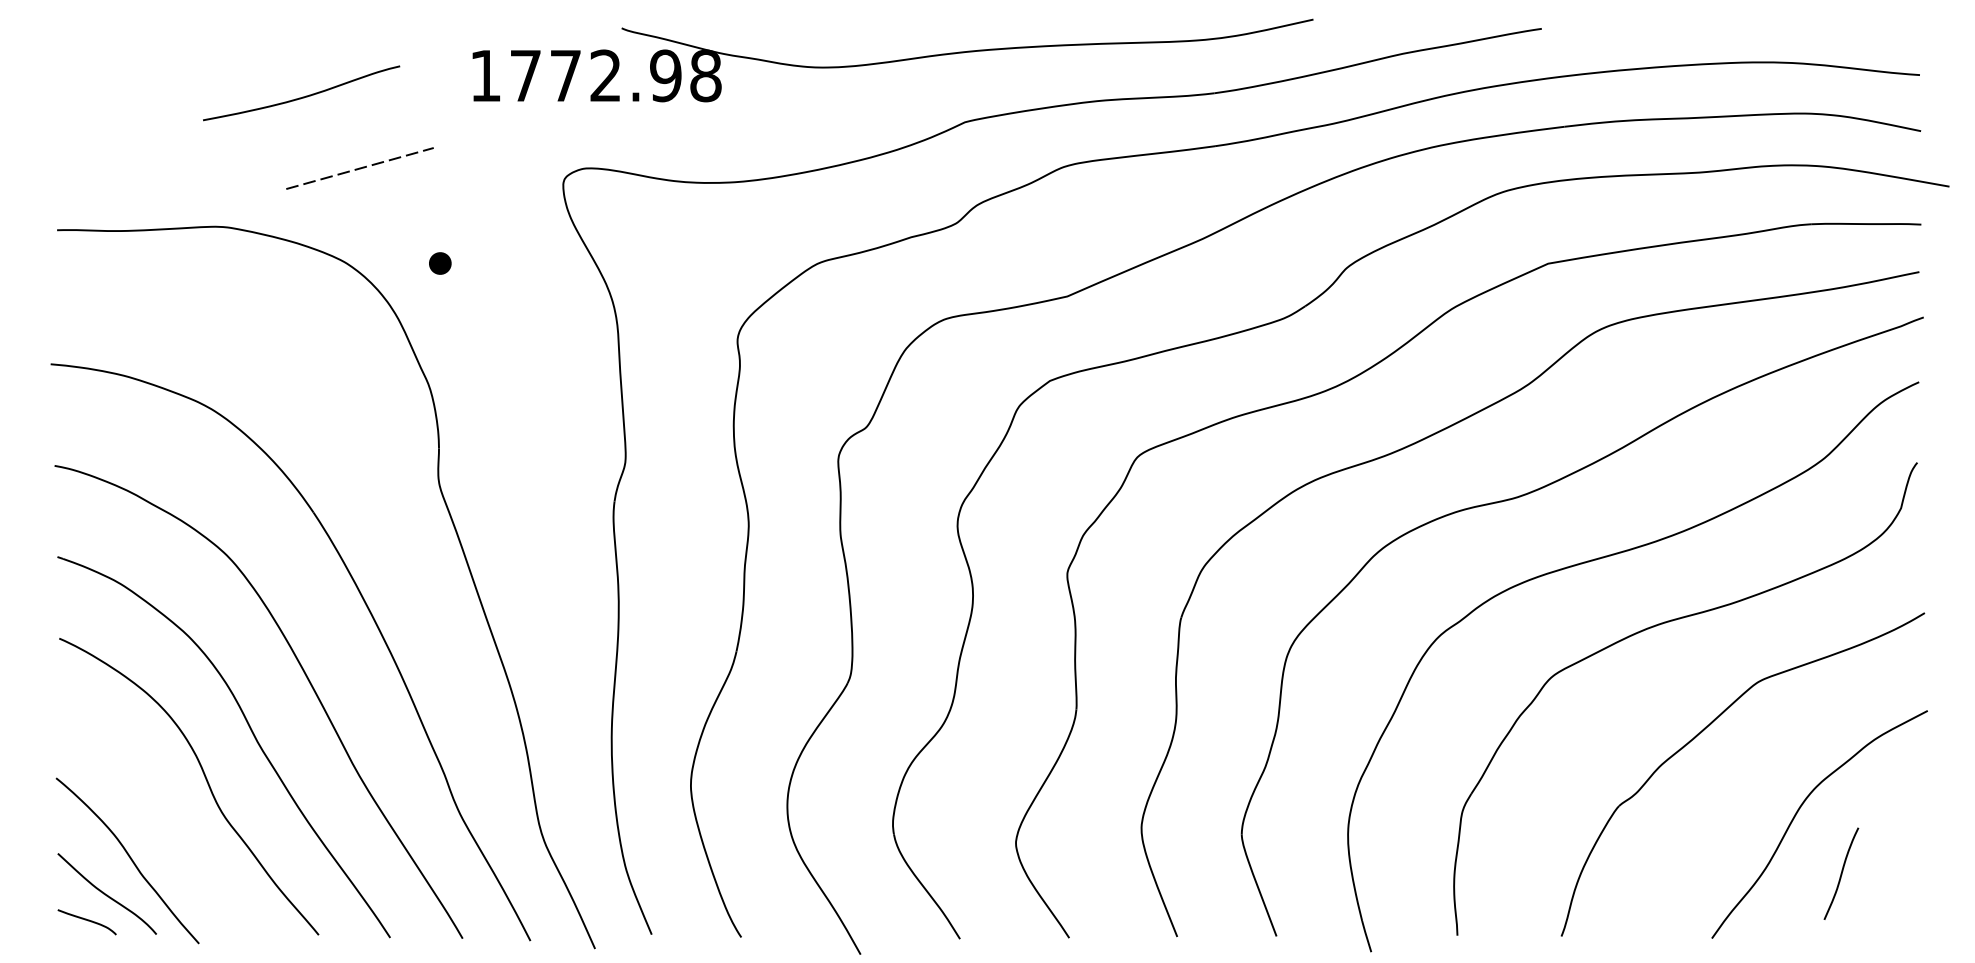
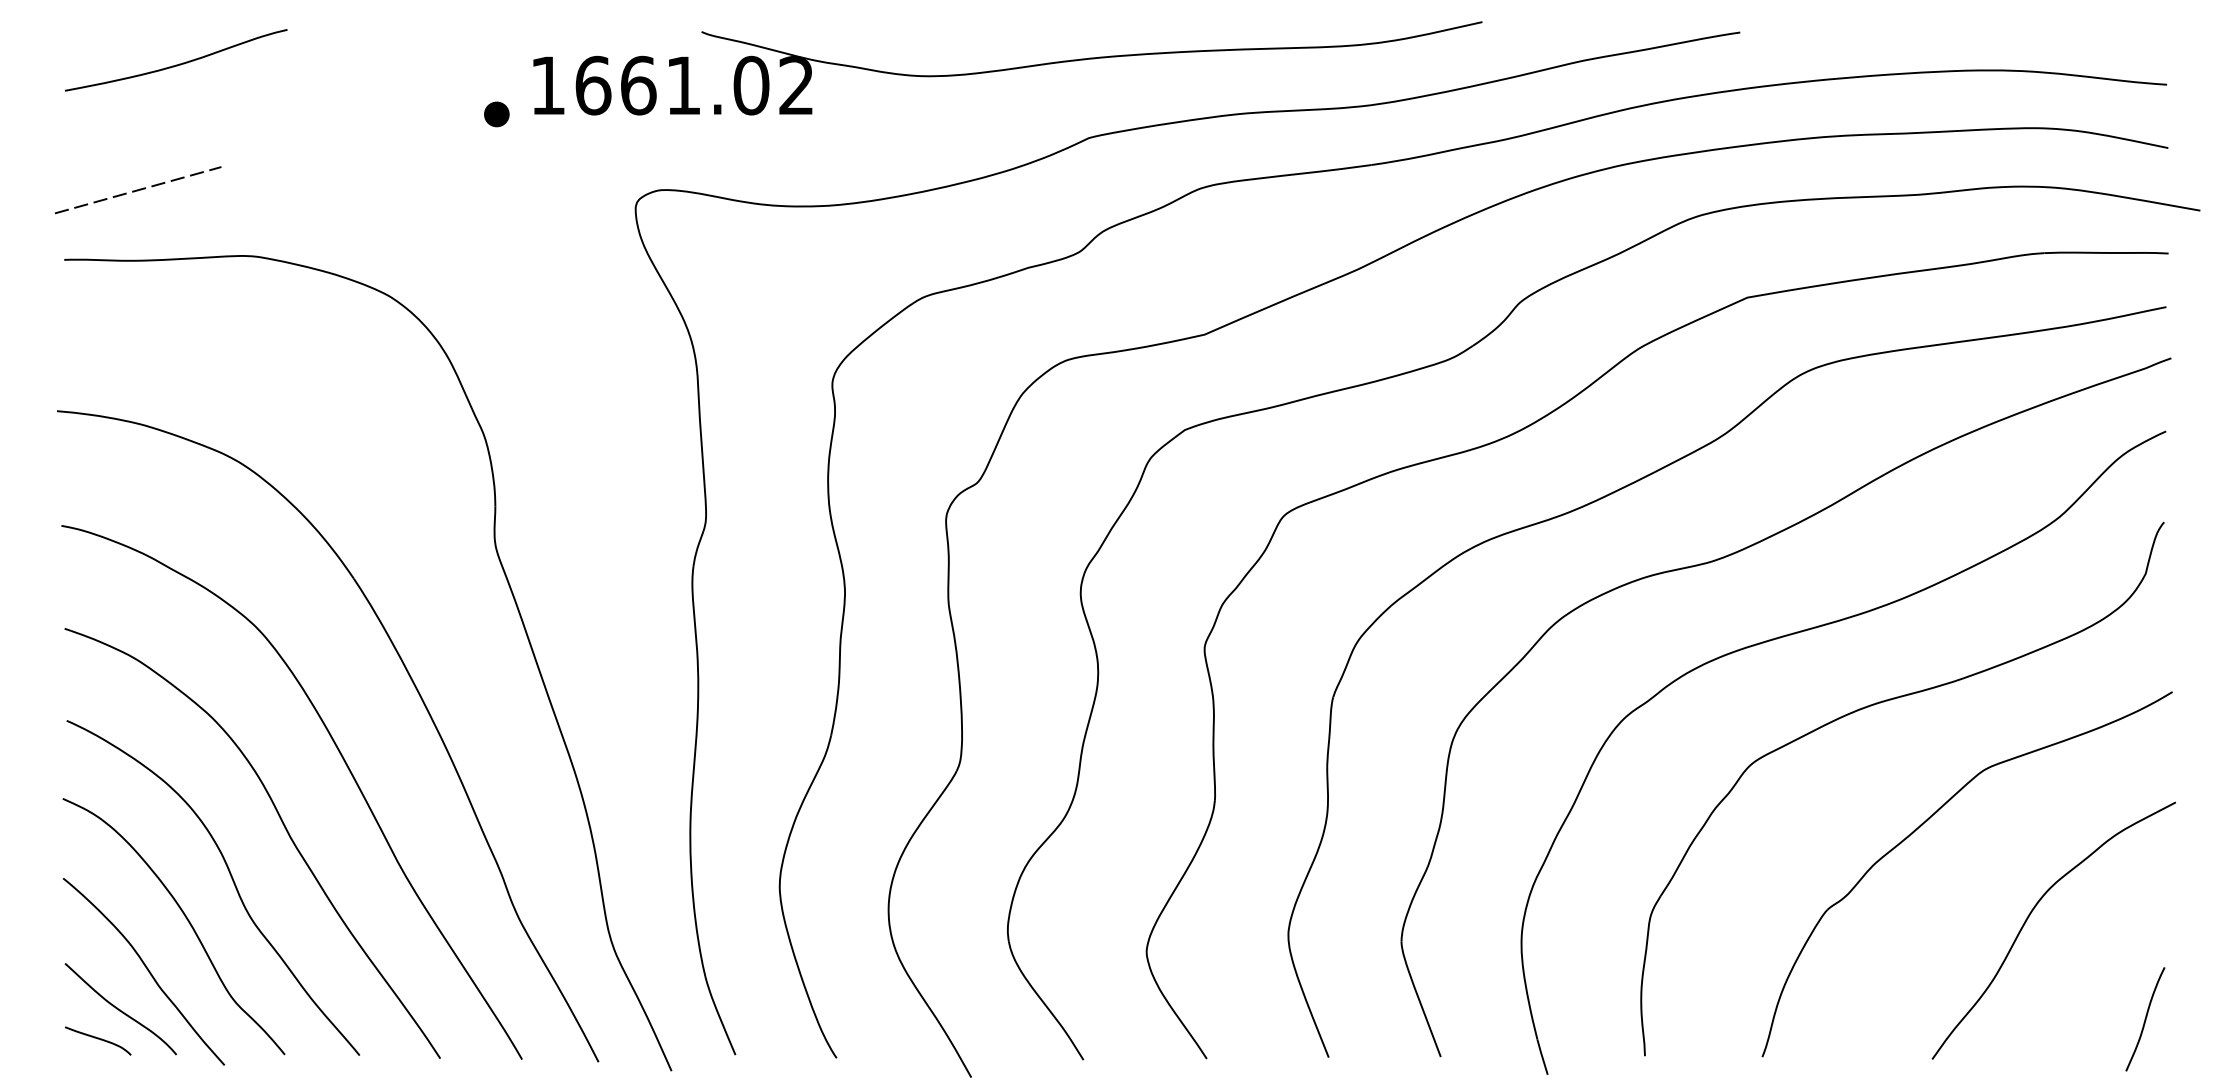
text: (615, 75) -> (694, 85), 1772.98 -> 1661.02
curve: (301, 97) -> (176, 64), moved
line: (359, 168) -> (137, 190), moved
part: (440, 263) -> (496, 114), moved
curve: (165, 814) -> (186, 919), added
curve: (1841, 873) -> (2145, 1019), moved

